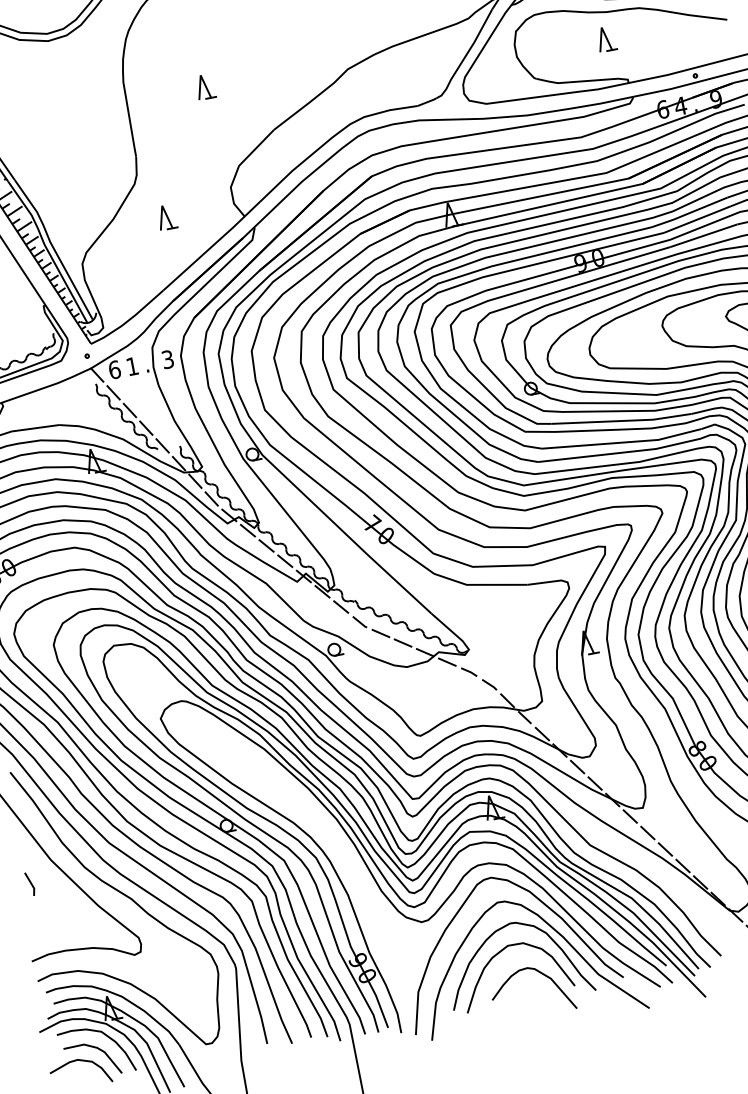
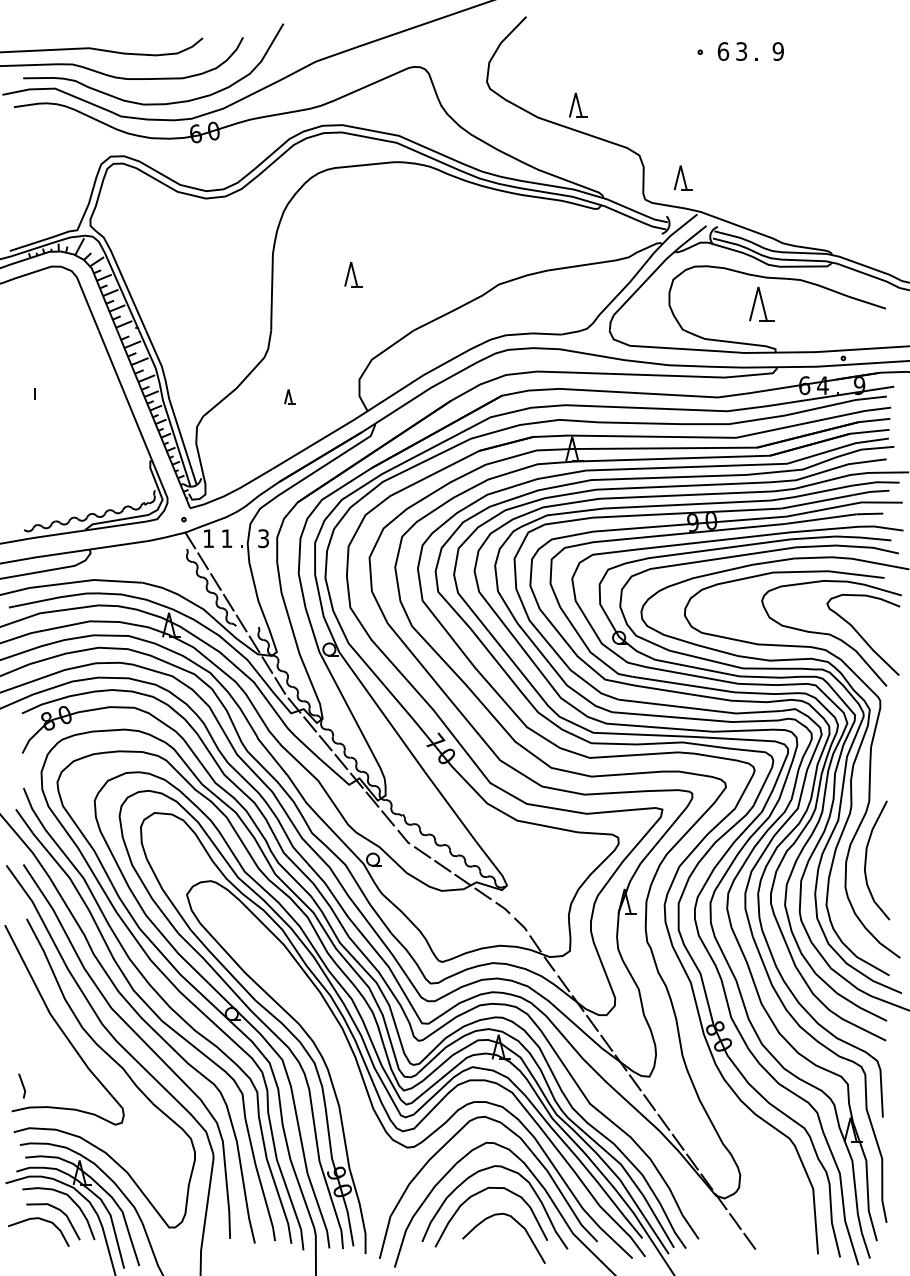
part: (605, 39) -> (761, 304), size x1.4
part: (166, 217) -> (289, 396), size x0.6
text: (114, 369) -> (208, 538), 6 -> 1
line: (30, 883) -> (22, 1085), moved

